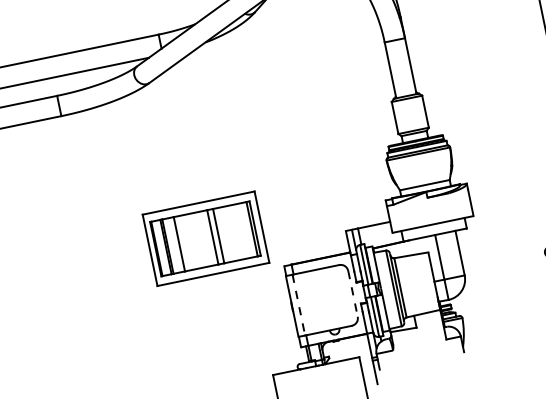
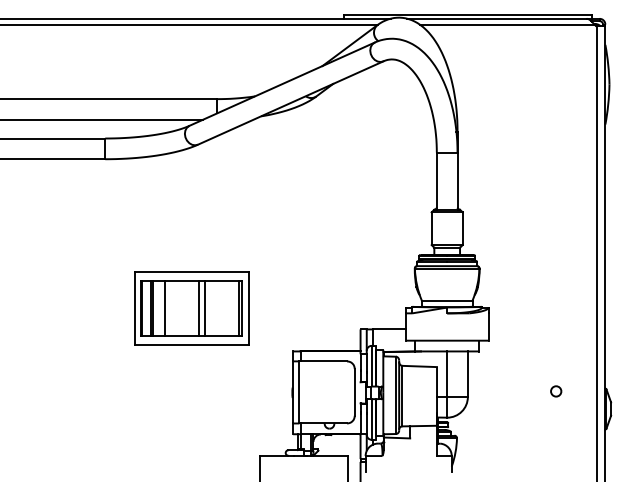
part: (205, 238) -> (191, 308), moved
line: (352, 294) -> (354, 392), dashed -> solid
line: (298, 305) -> (299, 392), dashed -> solid

